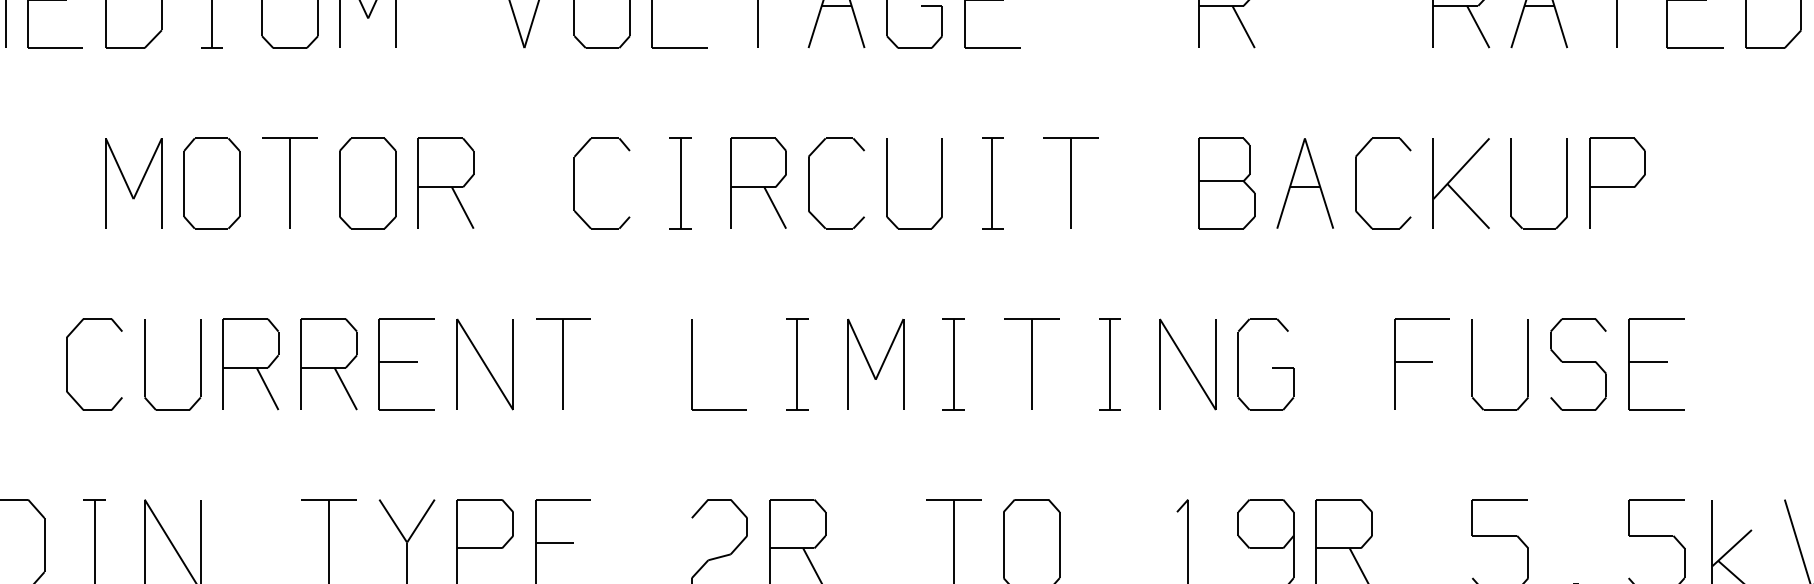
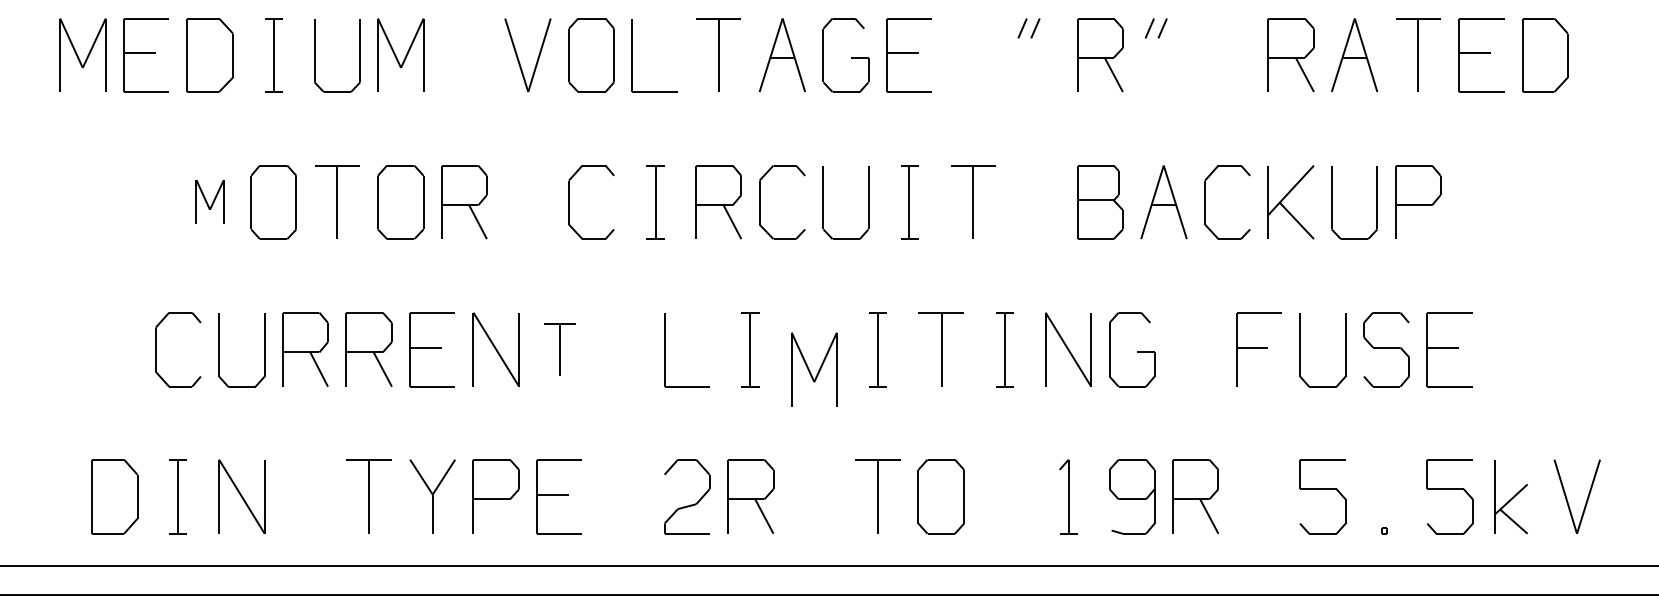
part: (132, 182) -> (209, 201), size x0.6
part: (562, 364) -> (559, 349), size x0.7
part: (875, 364) -> (814, 369), moved

